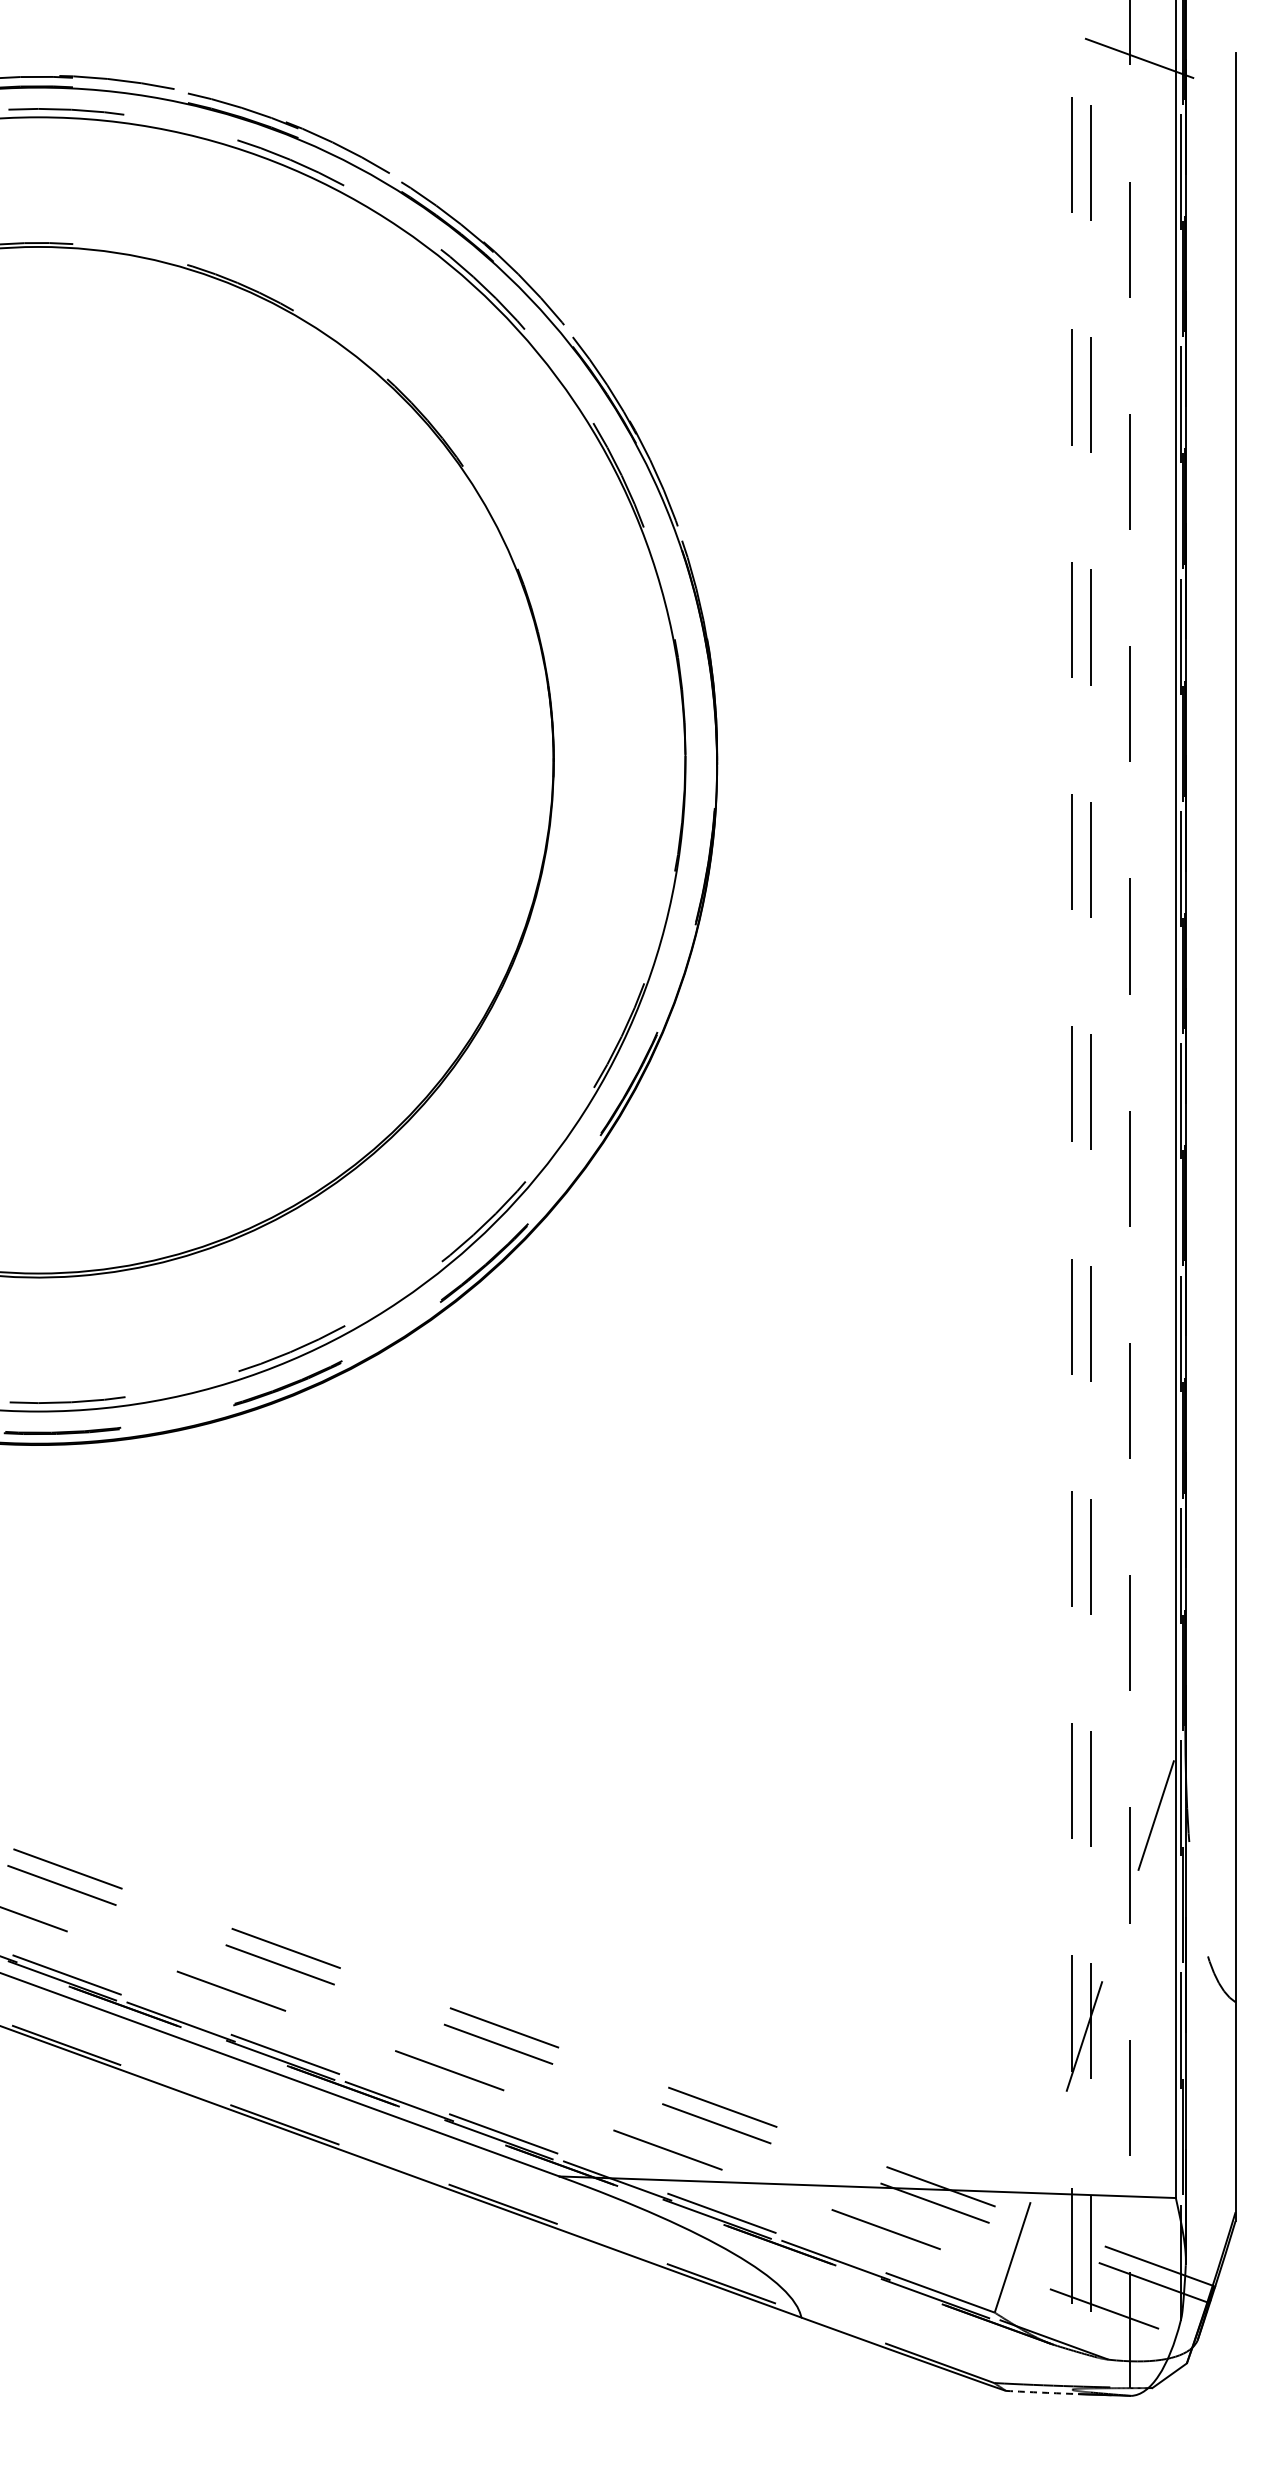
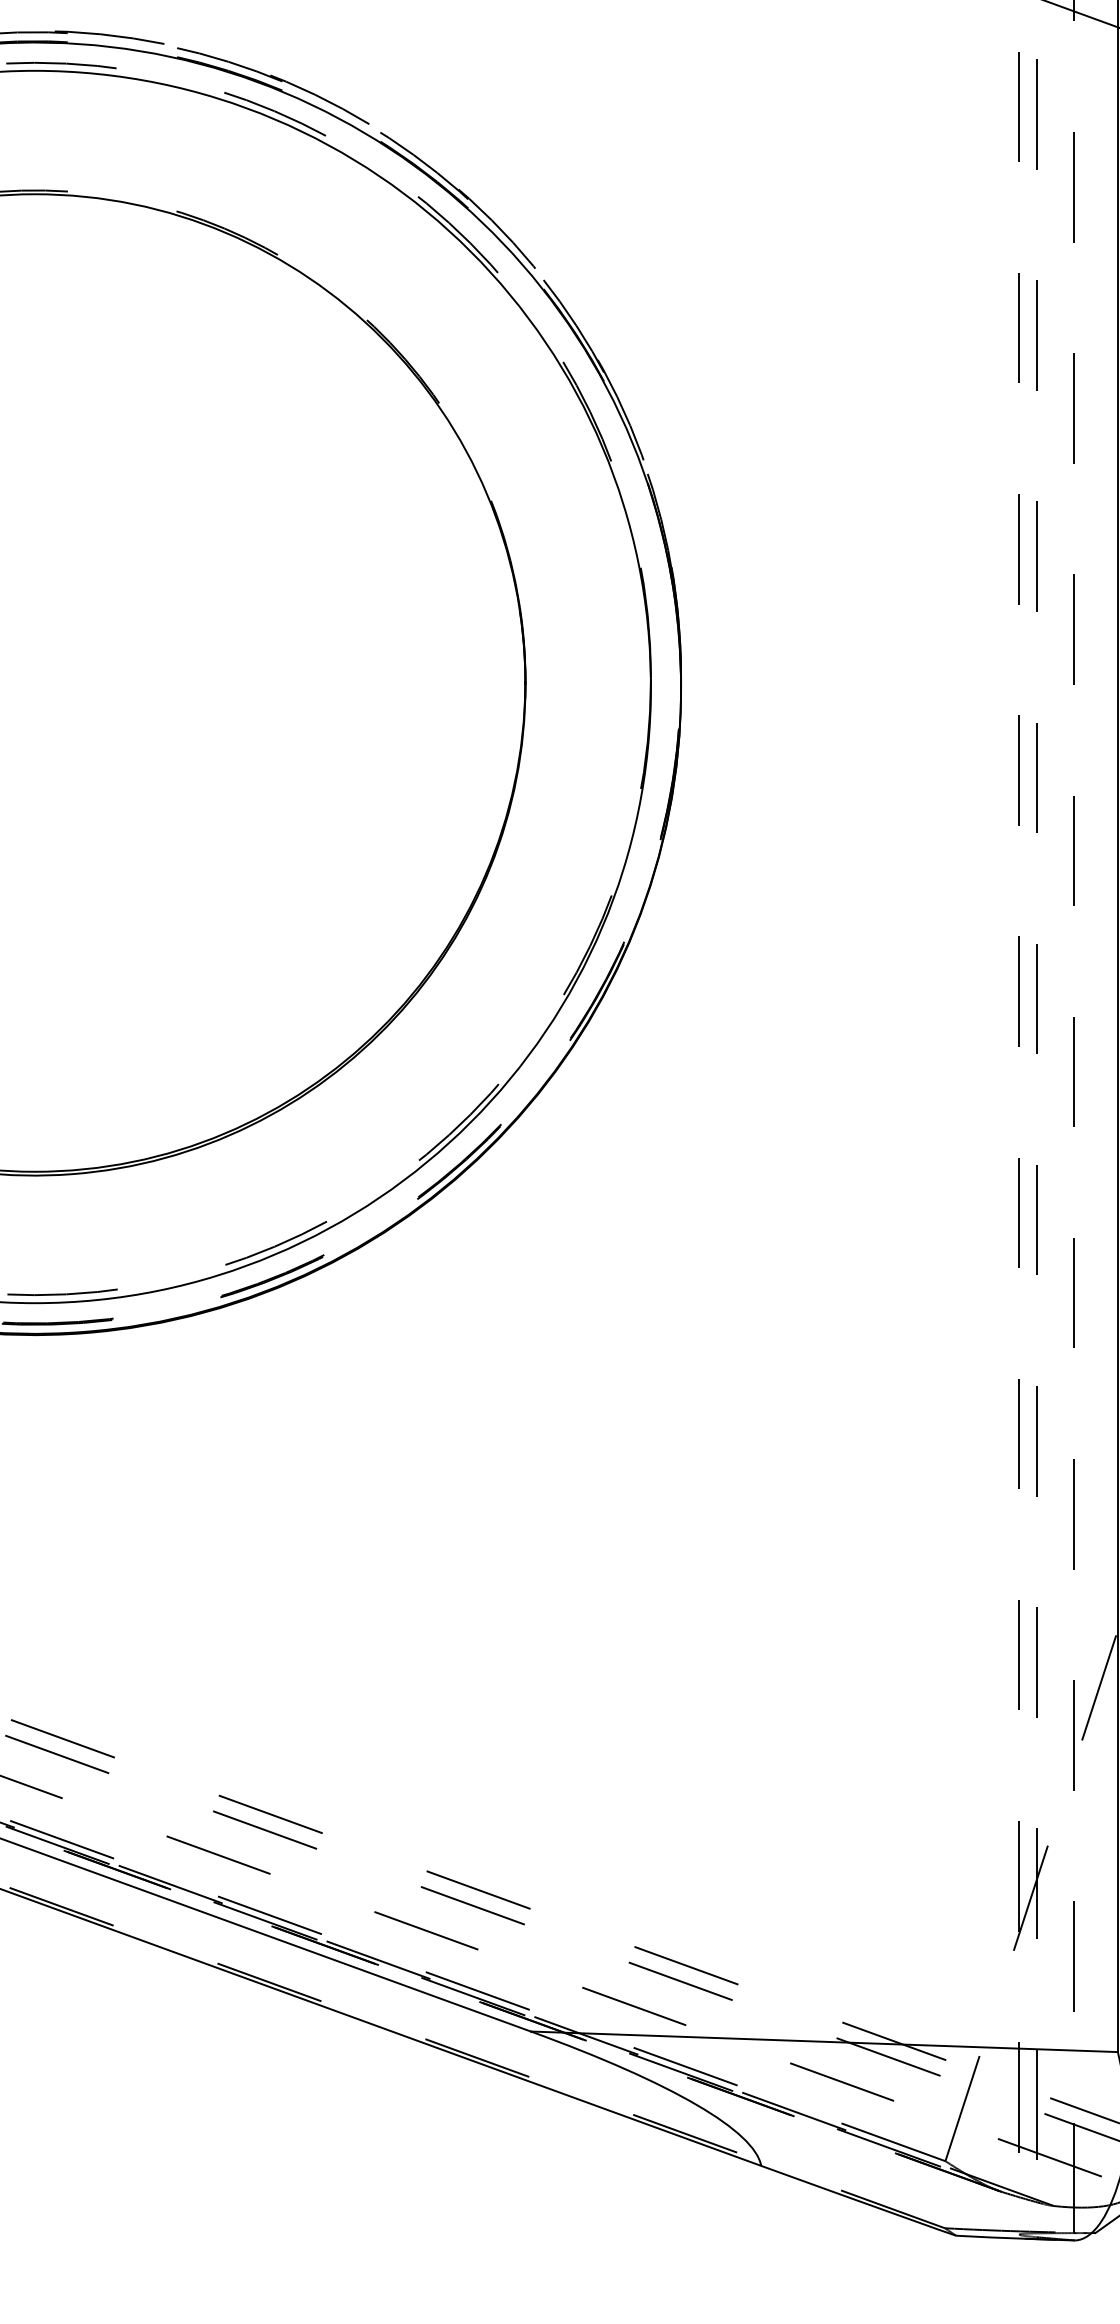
arc: (1042, 2392) -> (990, 2237), dashed -> solid

